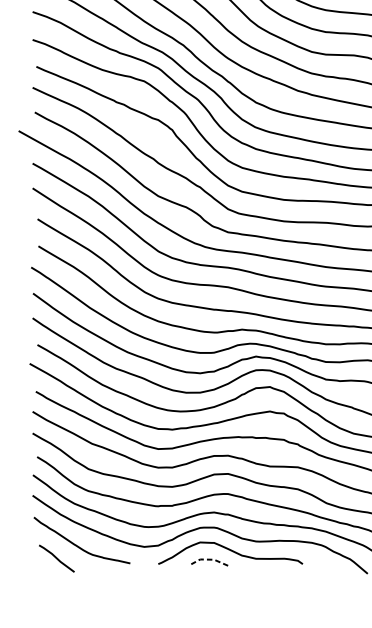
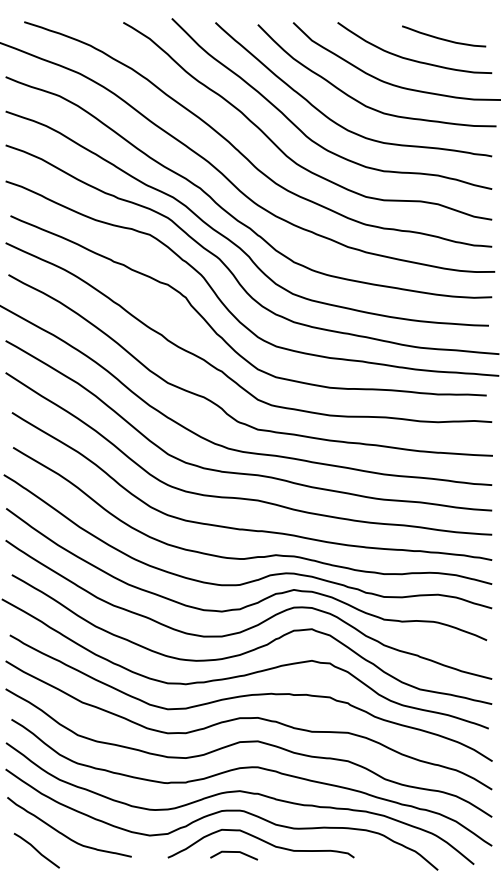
line: (209, 559) -> (233, 851), dashed -> solid

